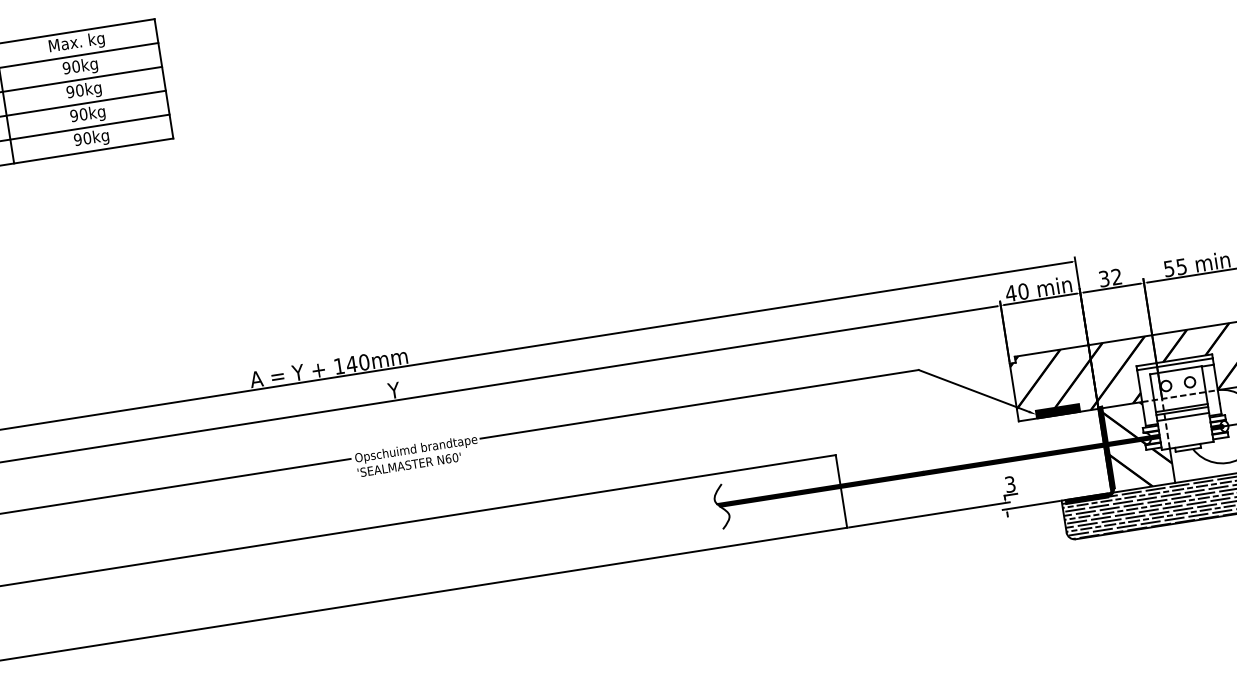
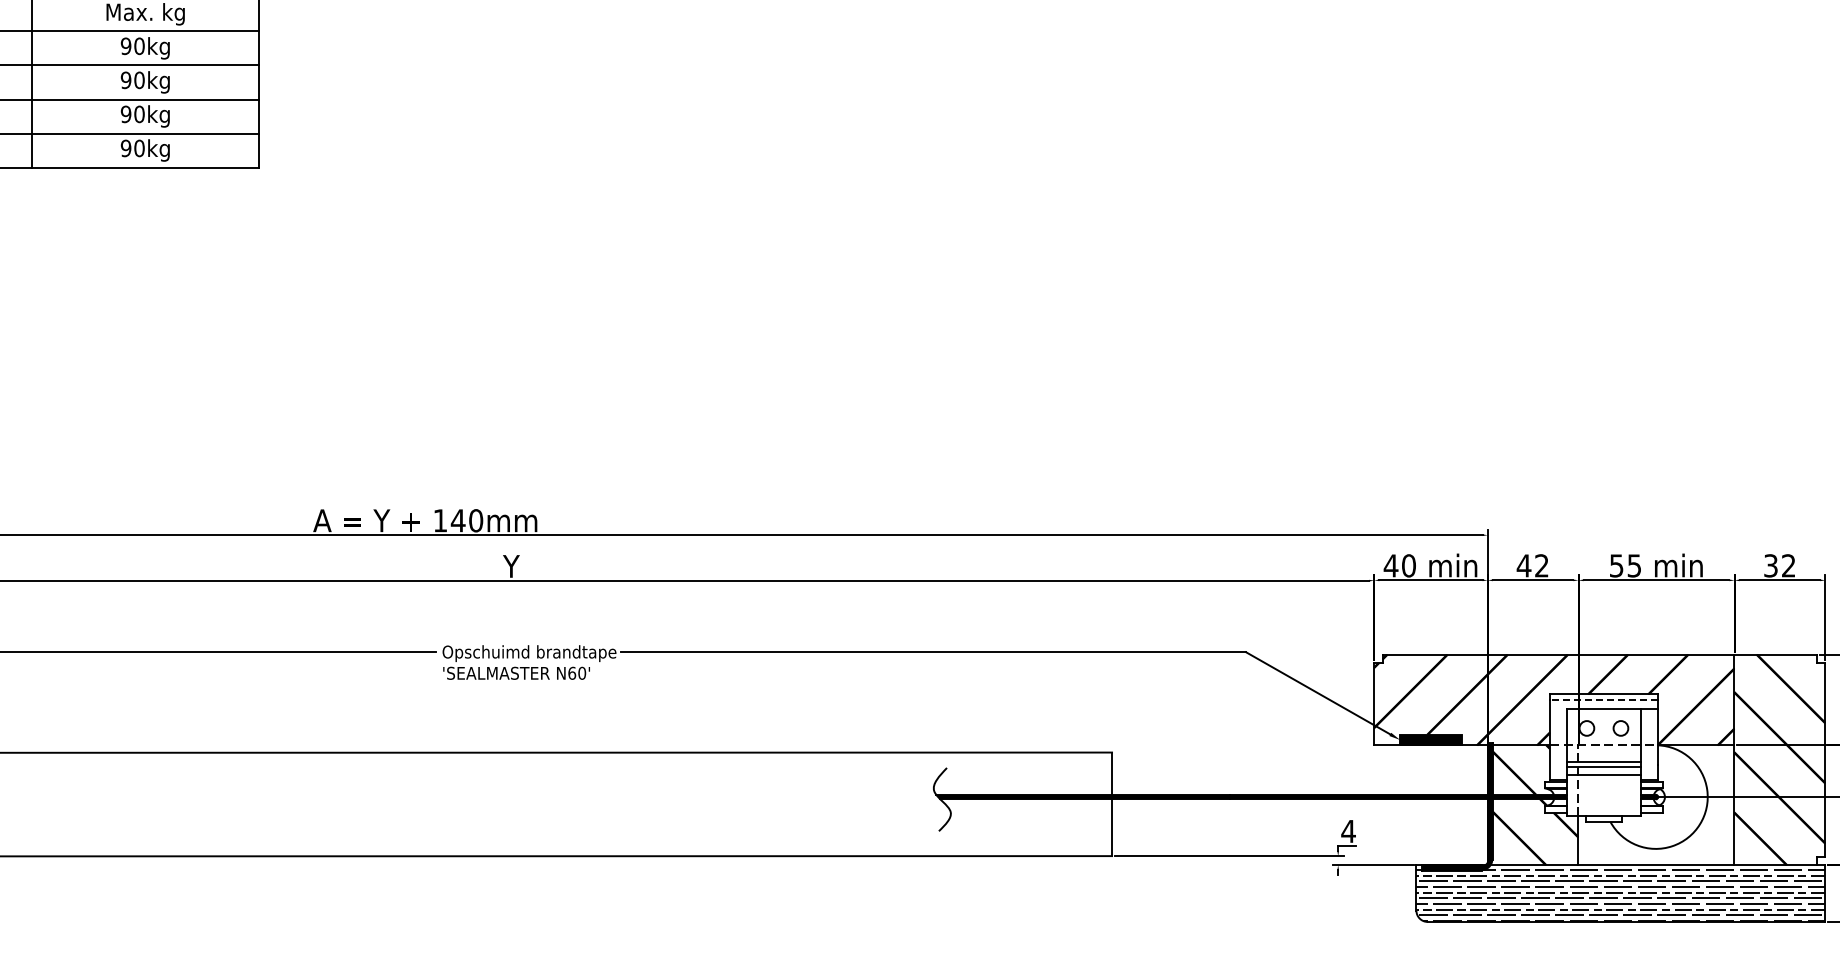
text: (1103, 278) -> (1523, 565), 32 -> 42
line: (1174, 364) -> (1603, 700), solid -> dashed
text: (1010, 484) -> (1348, 831), 3 -> 4

